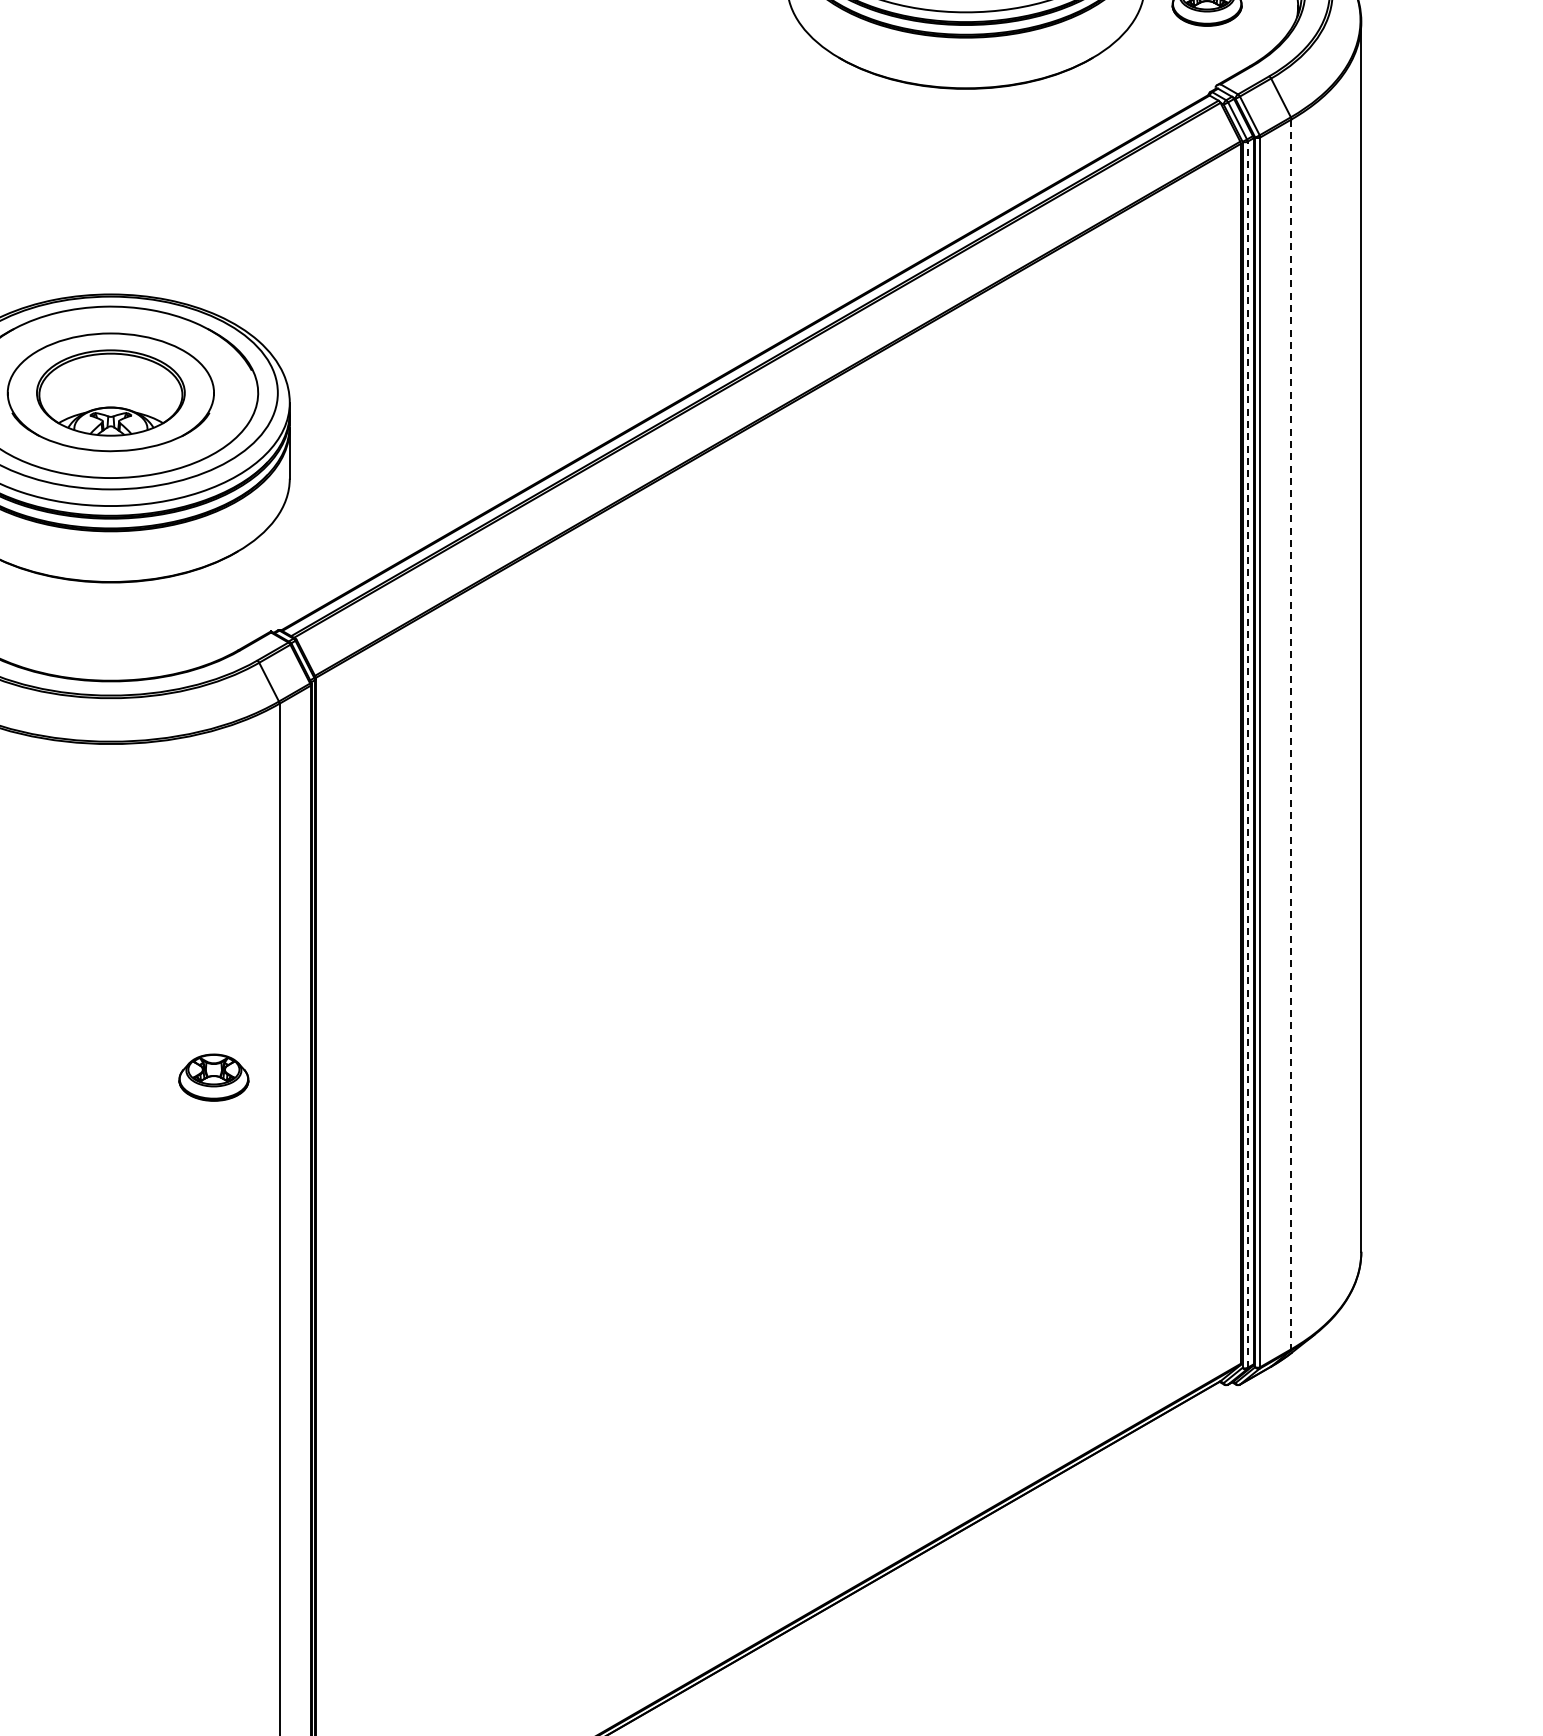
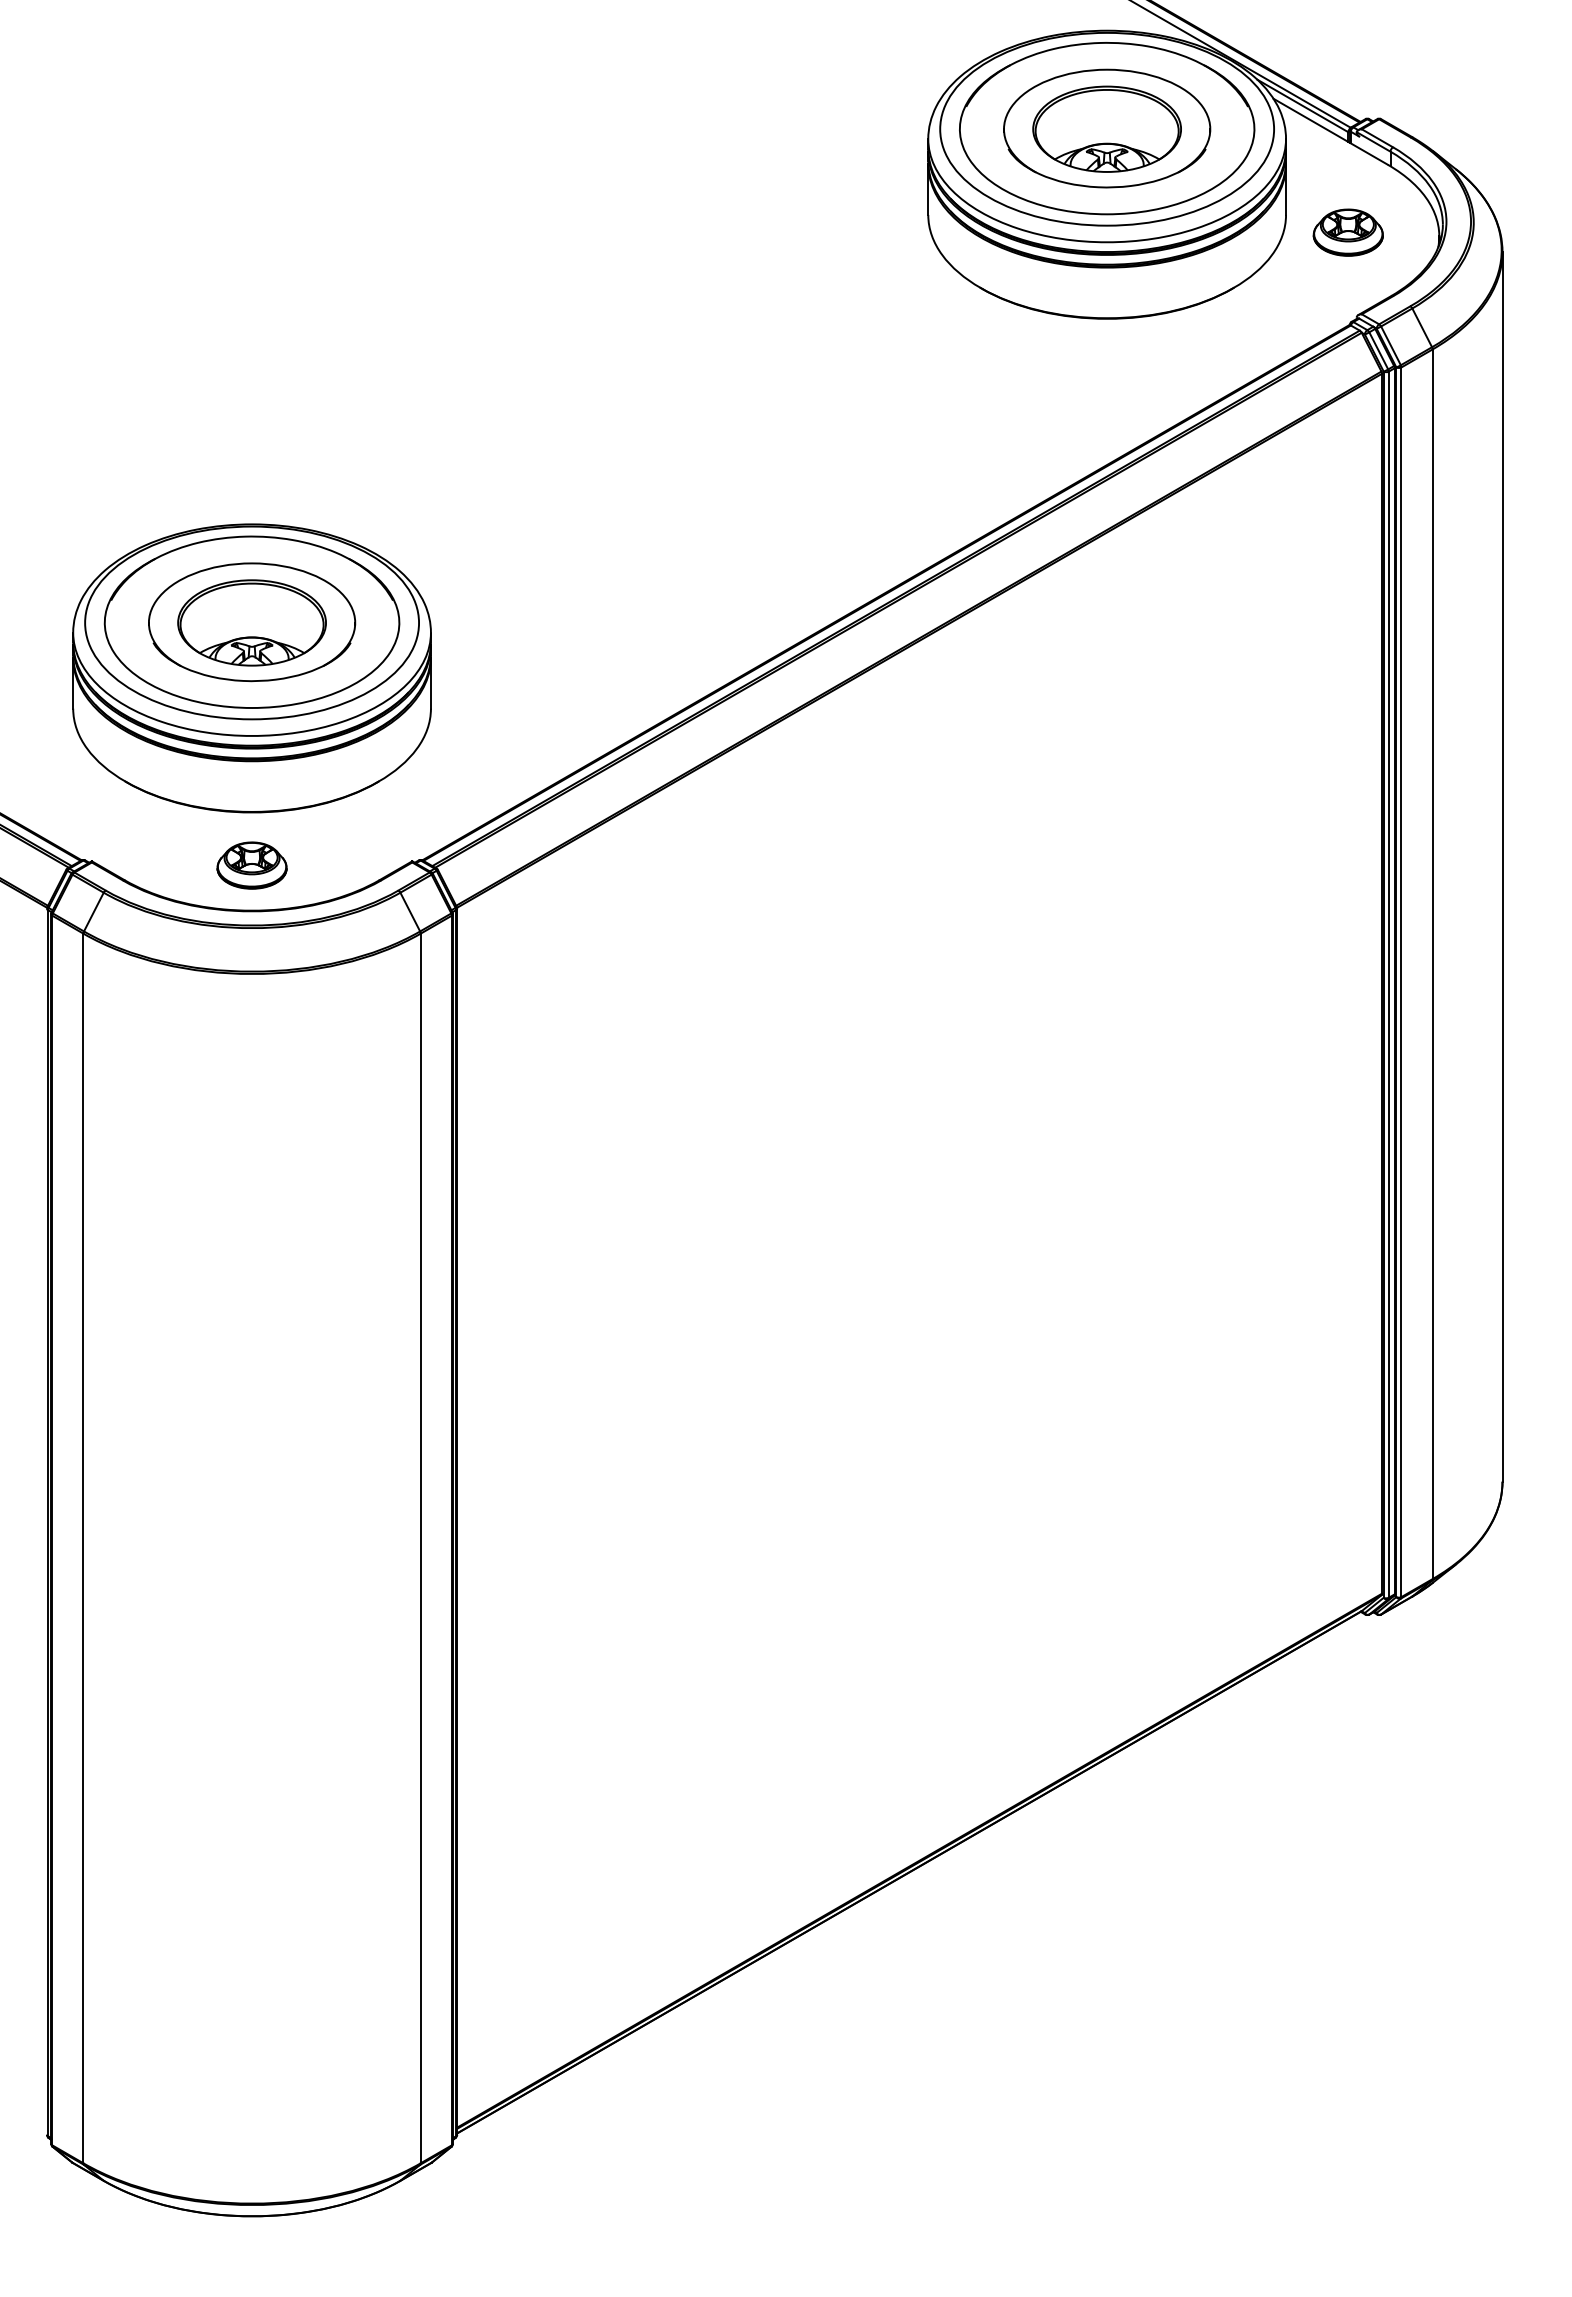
line: (1291, 734) -> (1432, 964), dashed -> solid
line: (1247, 754) -> (1388, 984), dashed -> solid
part: (213, 1077) -> (251, 865), moved

